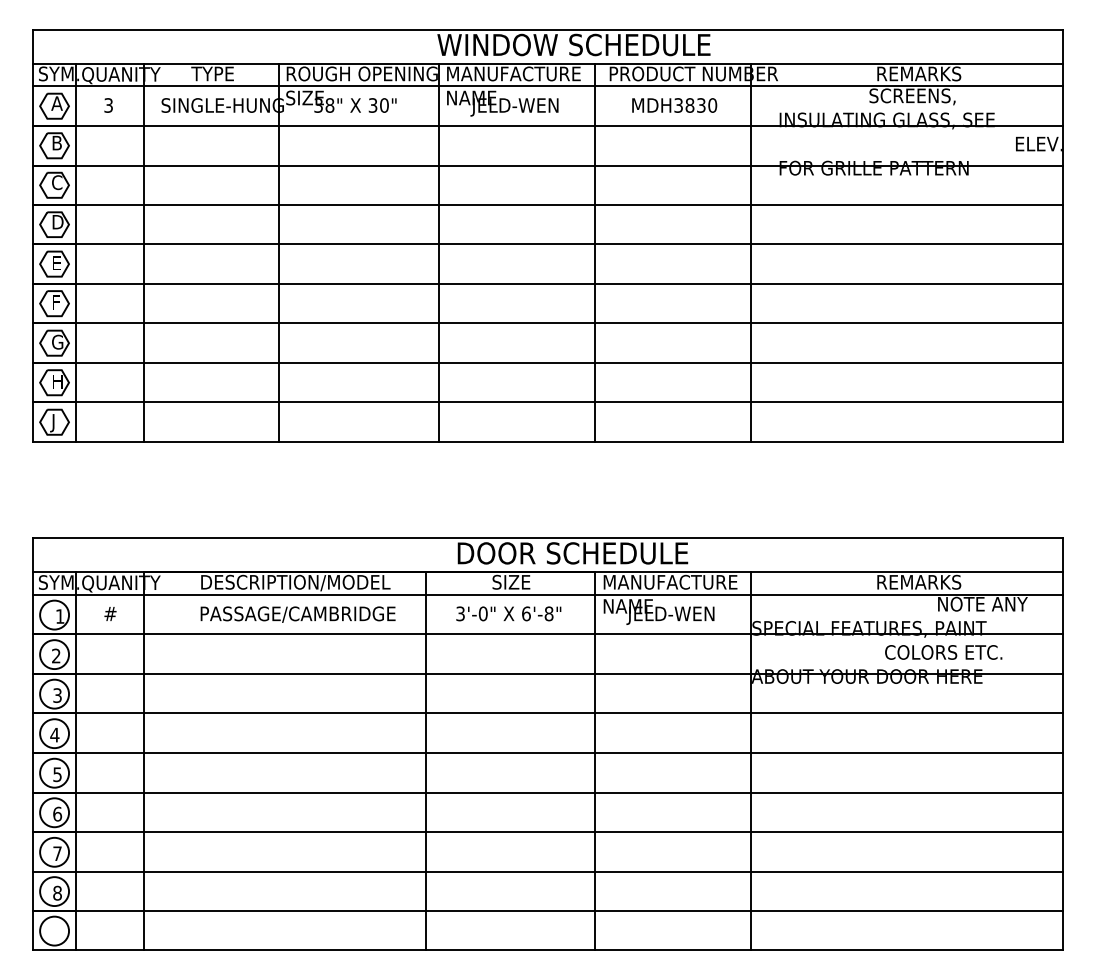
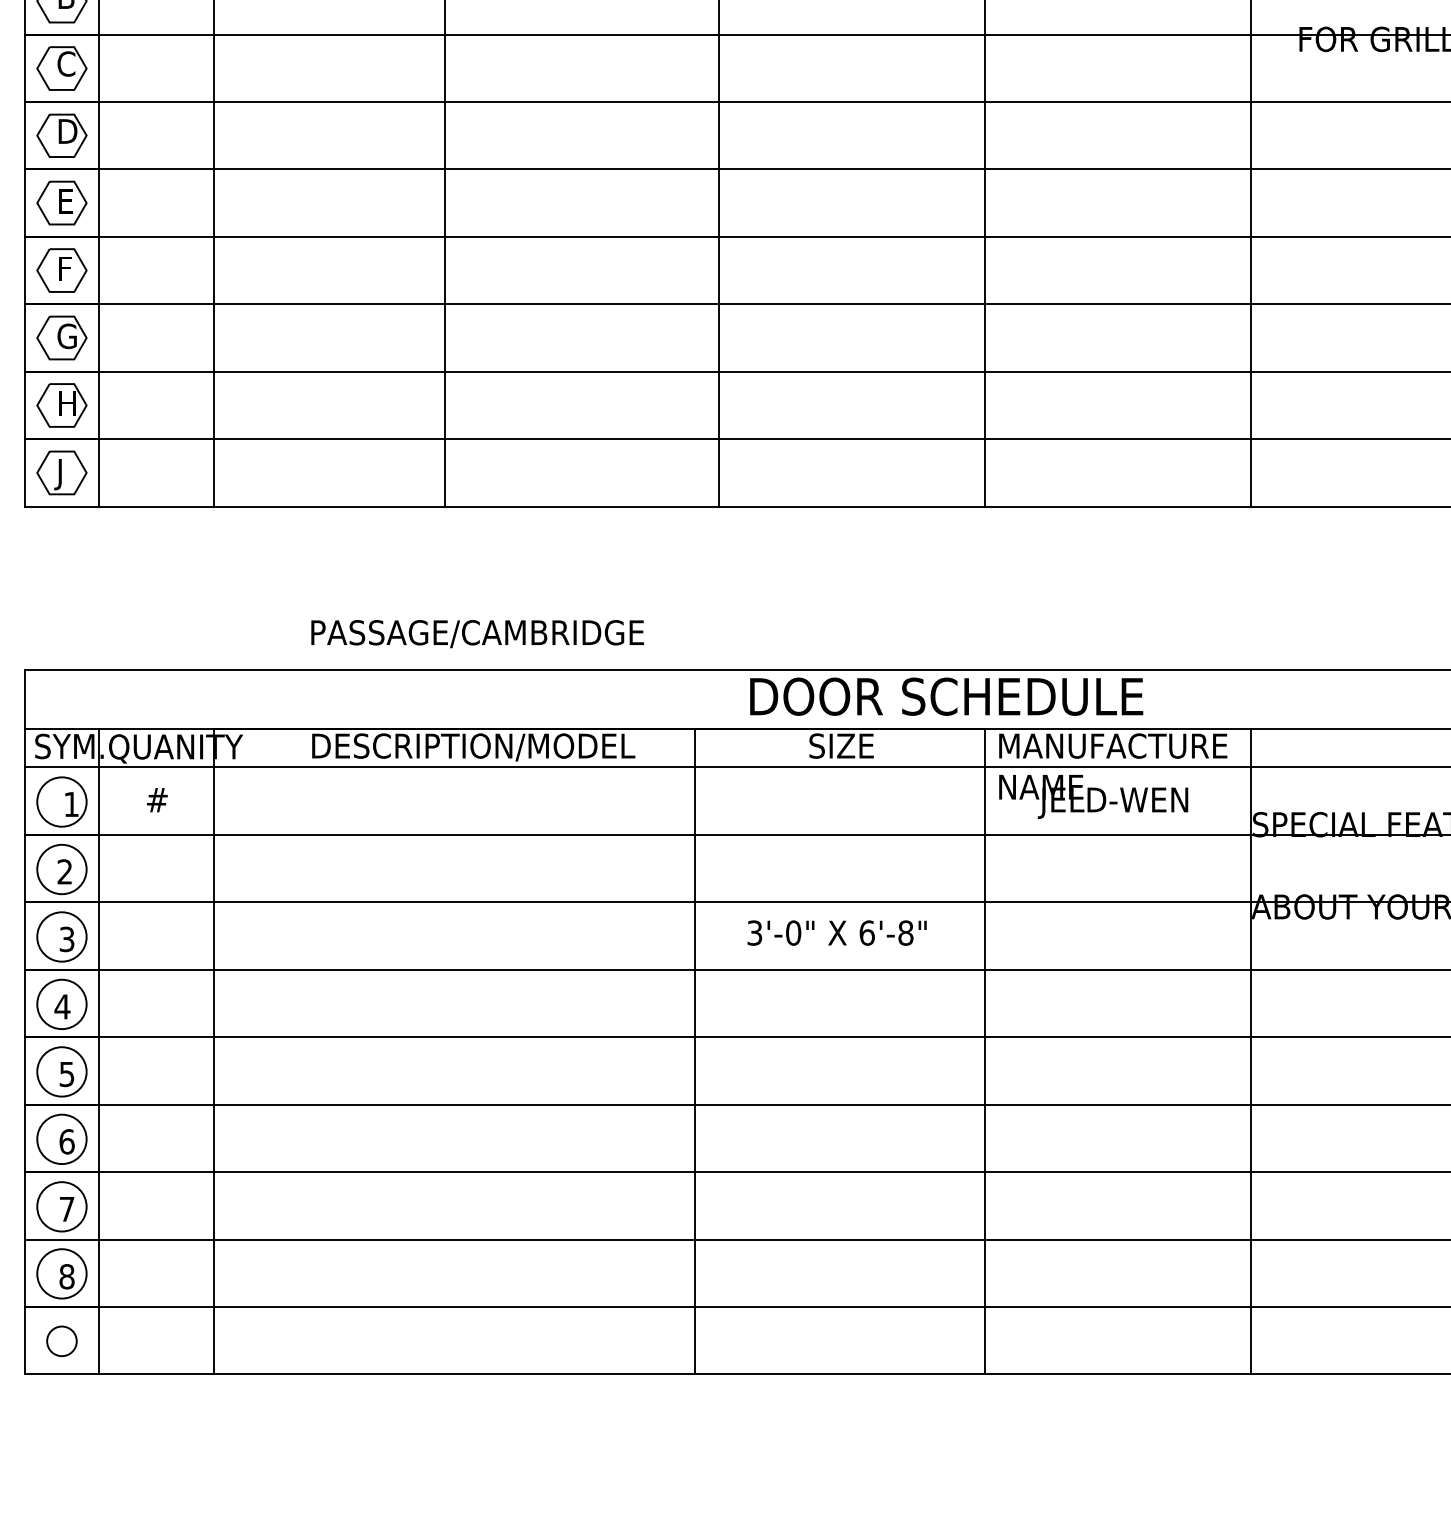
text: (508, 613) -> (836, 932), moved
text: (297, 614) -> (476, 633), moved
circle: (54, 930) -> (61, 1340), size x0.6

